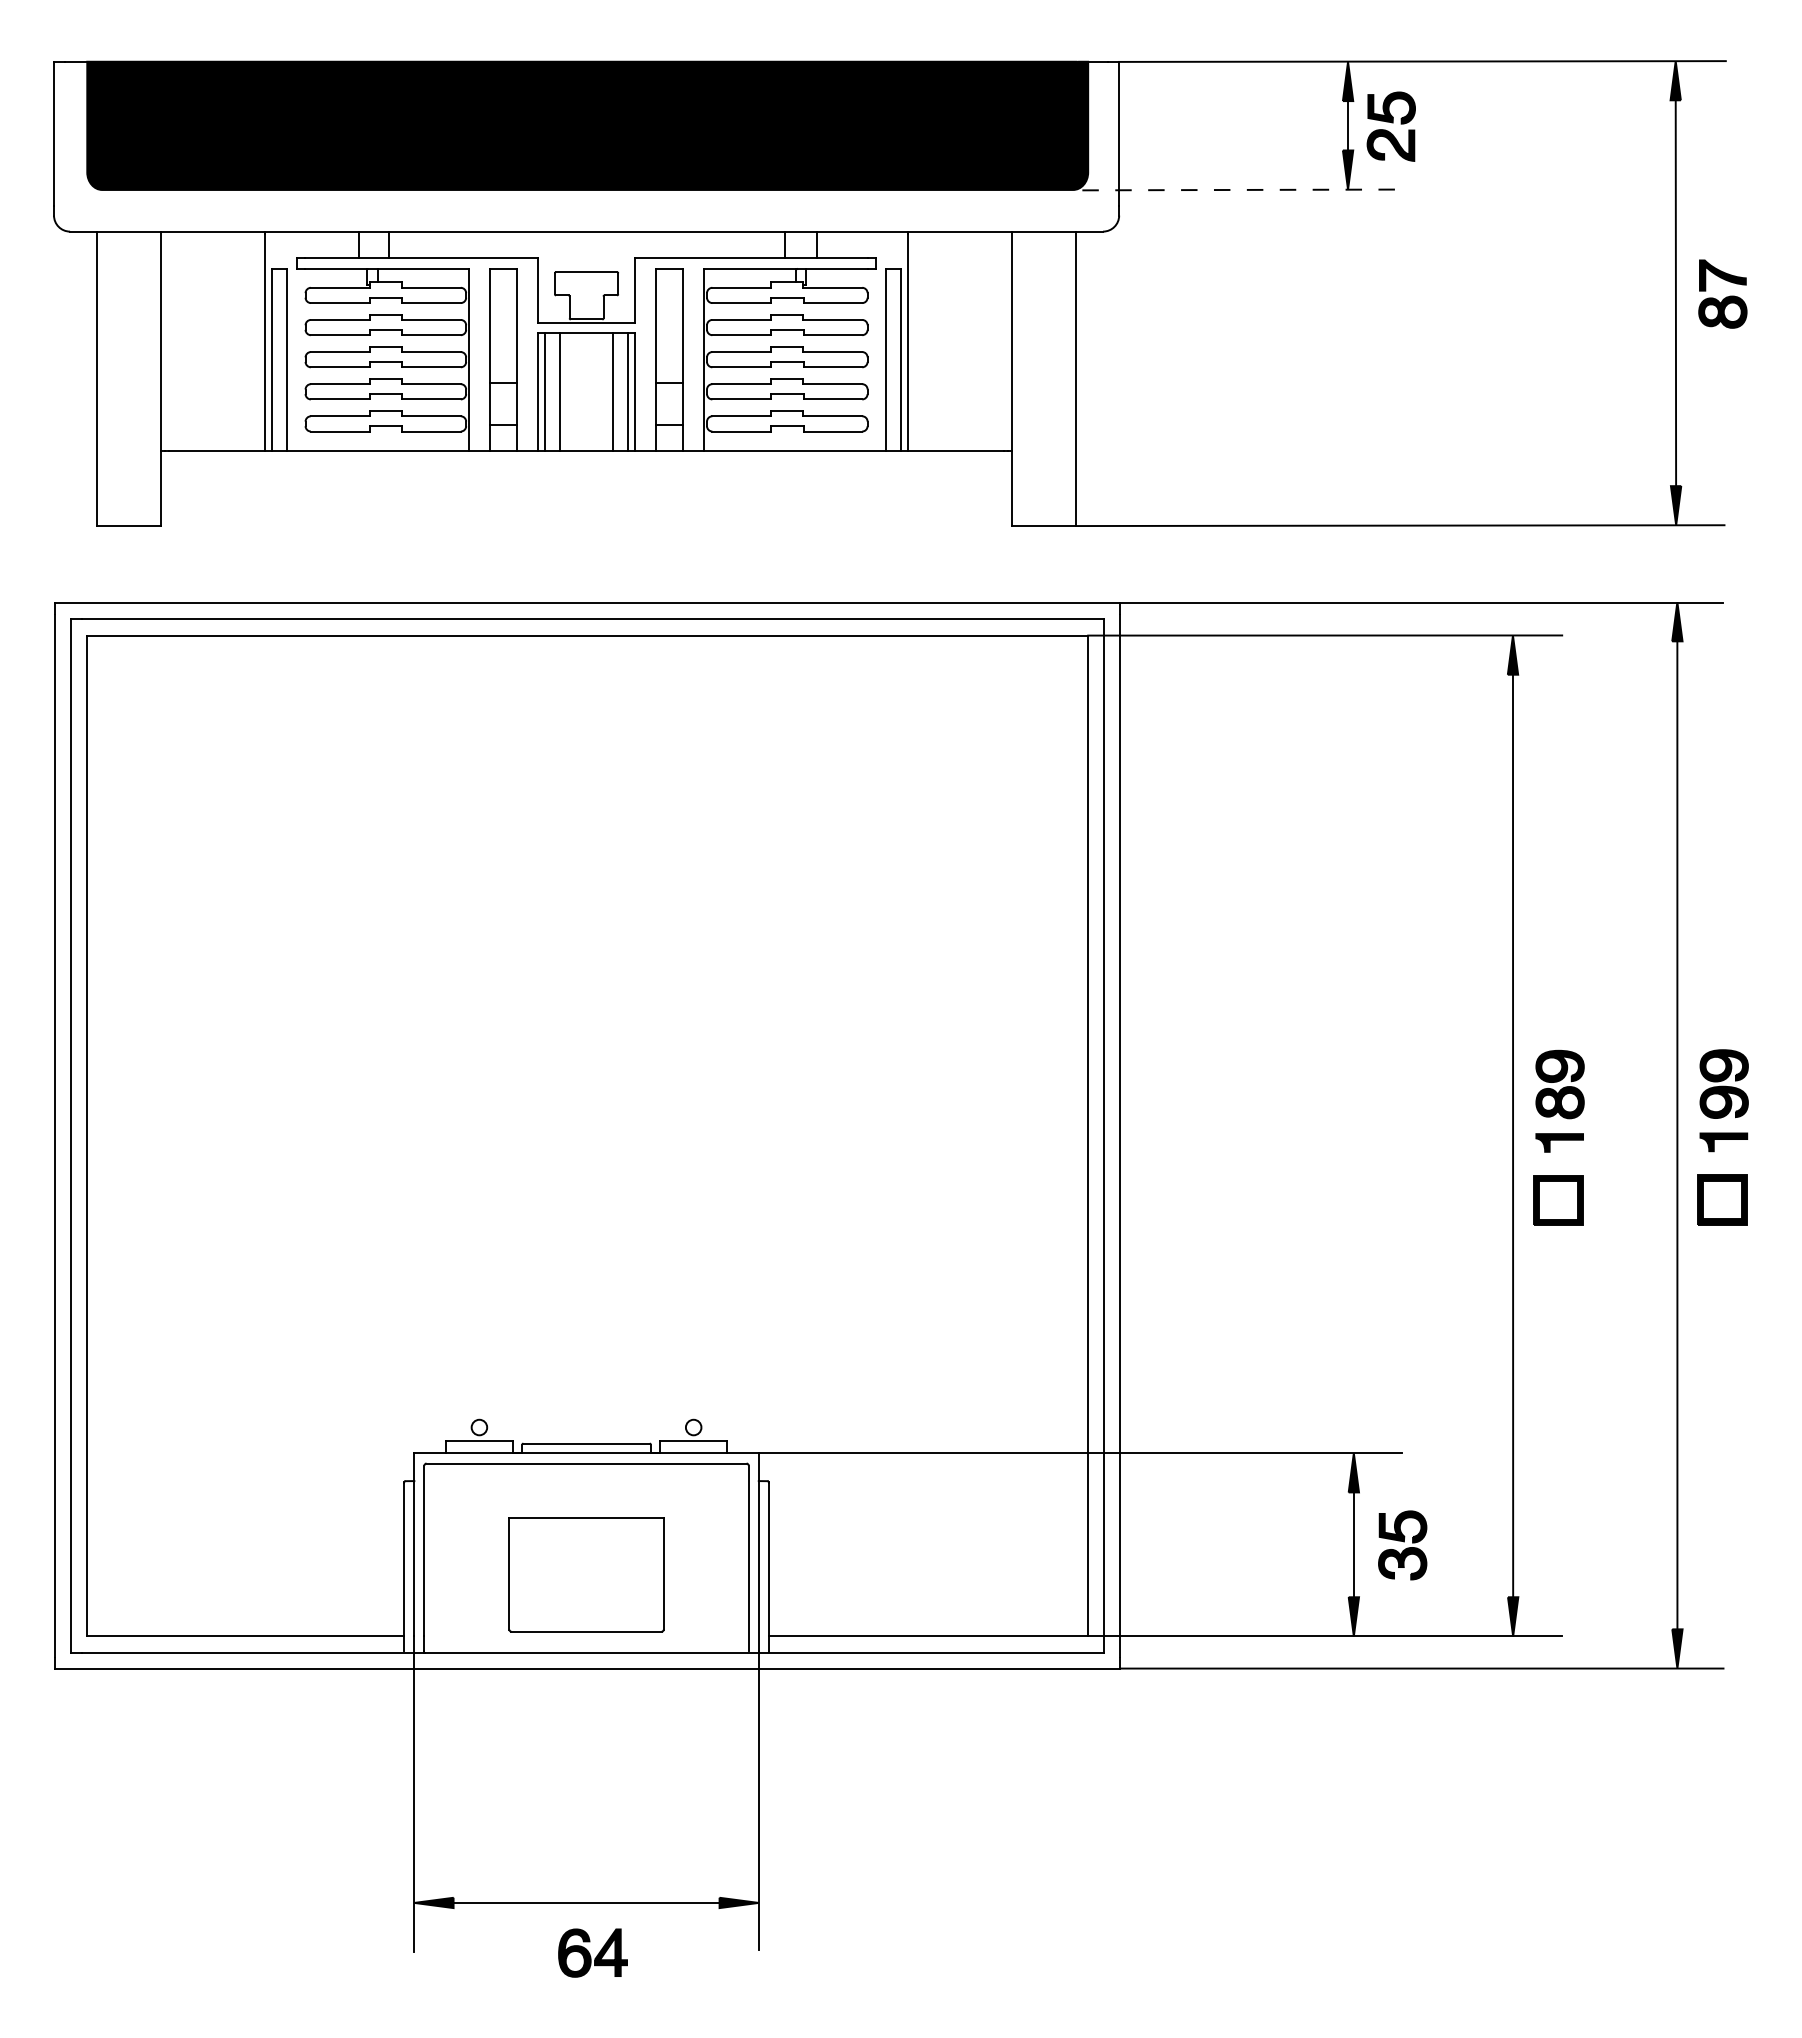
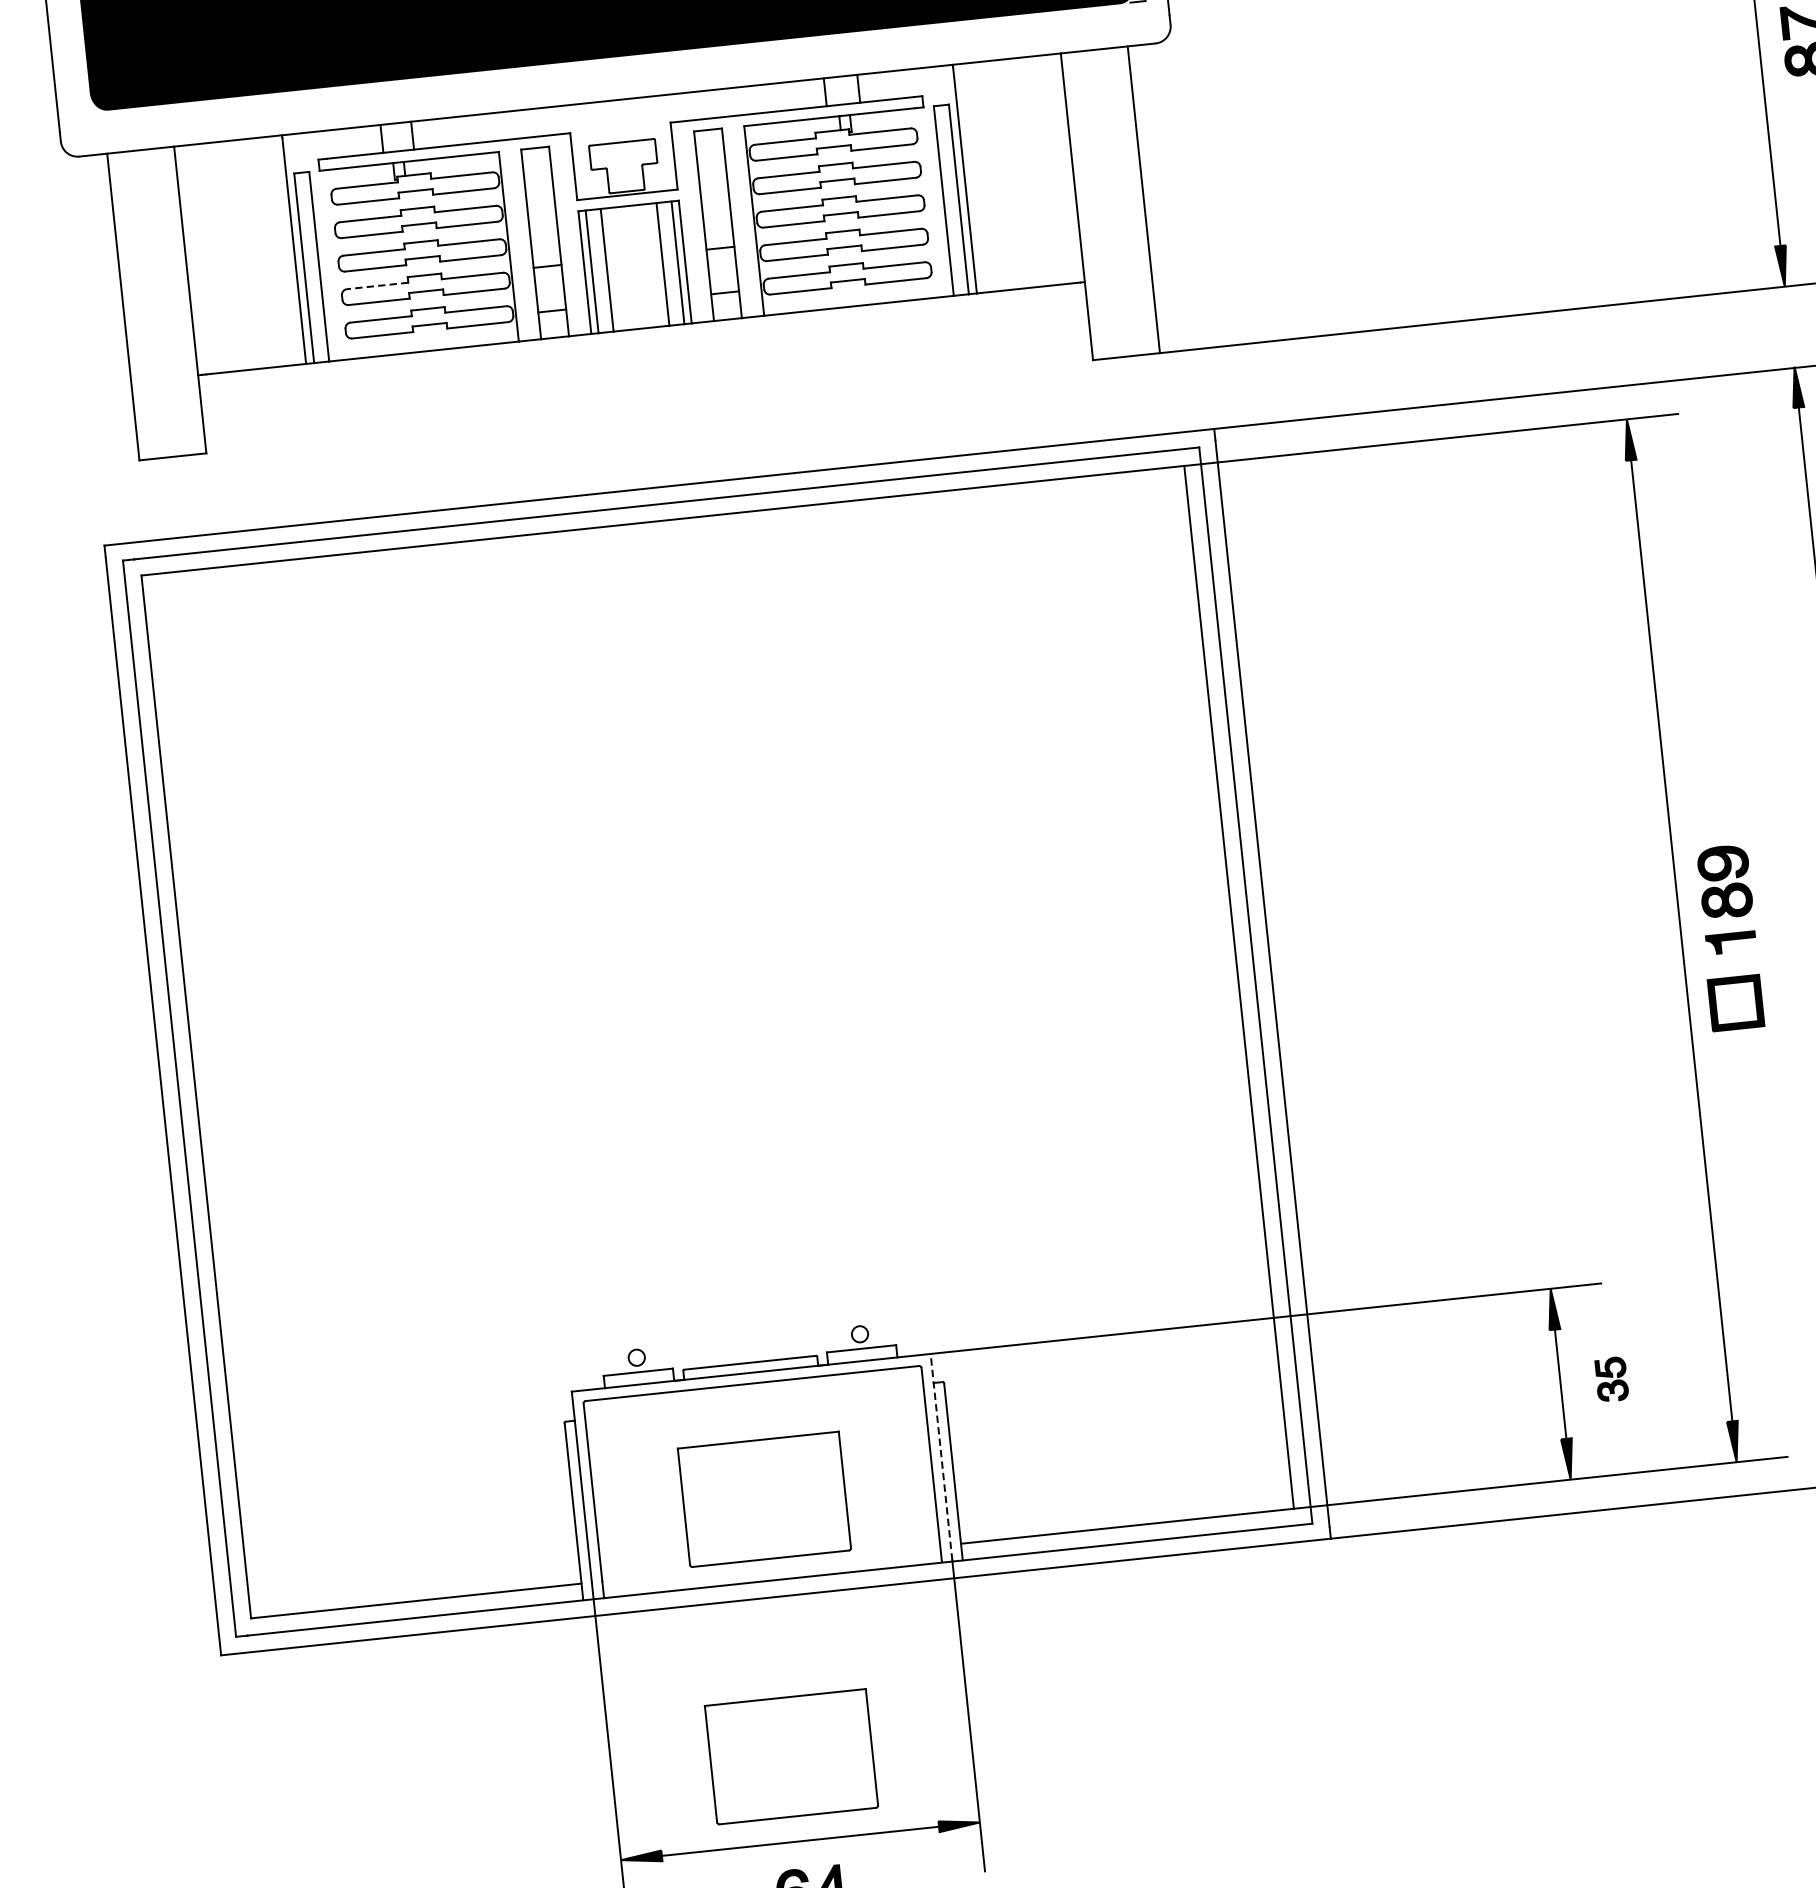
line: (339, 384) -> (376, 286), solid -> dashed
part: (1402, 1545) -> (1611, 1379), size x0.6
line: (758, 1551) -> (941, 1456), solid -> dashed
part: (586, 1821) -> (791, 1756), added

